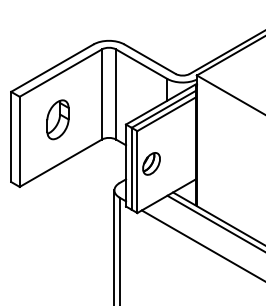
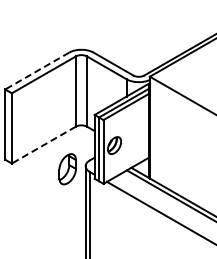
line: (52, 68) -> (37, 71), solid -> dashed
part: (57, 120) -> (67, 169), moved
line: (60, 163) -> (43, 145), solid -> dashed

